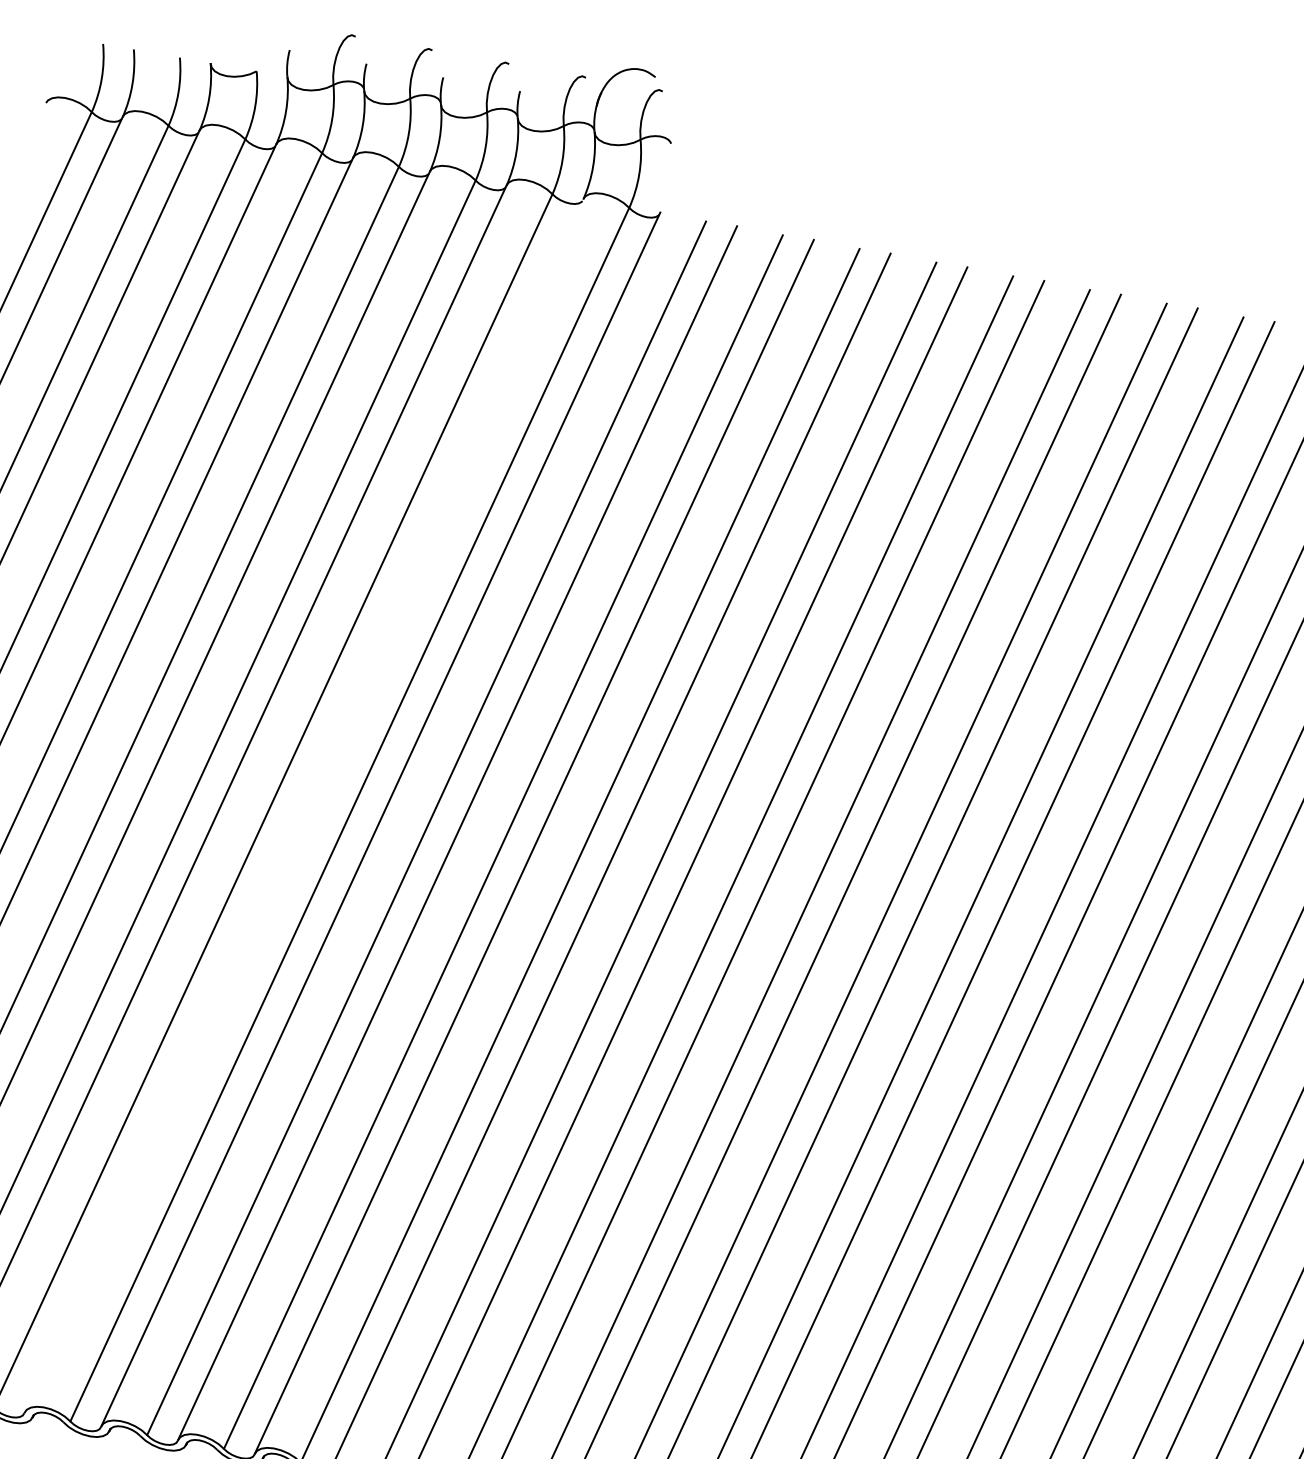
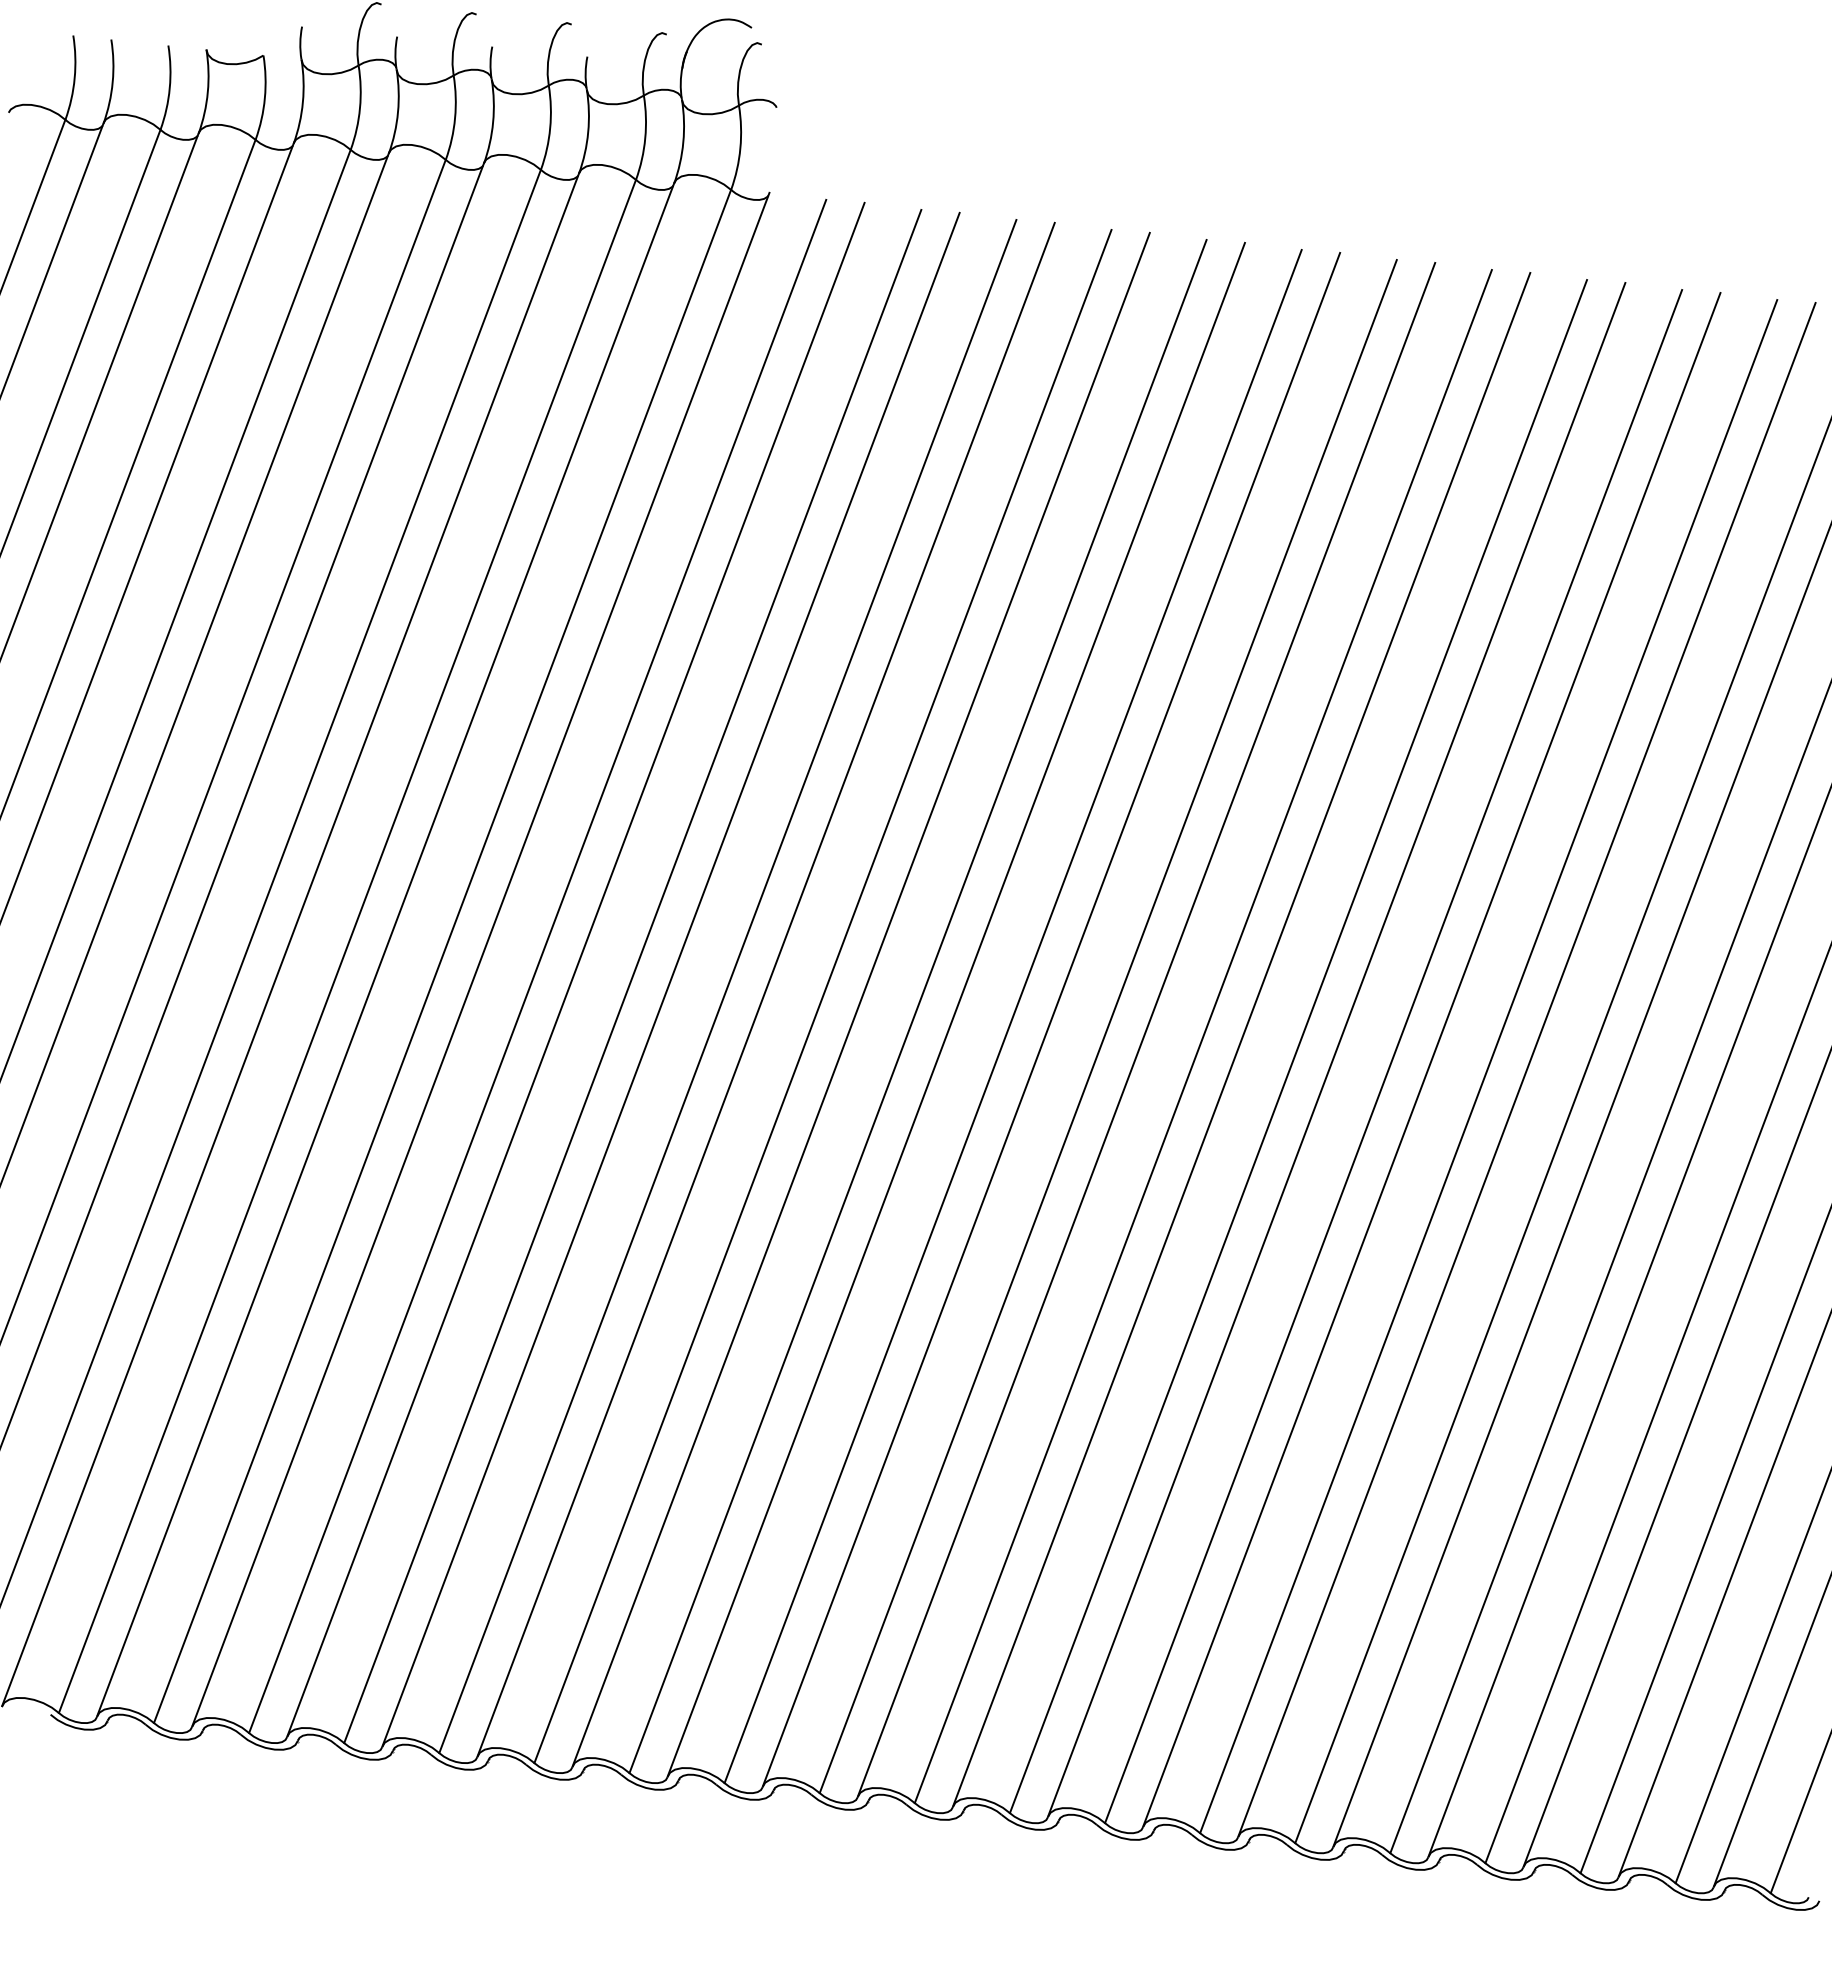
line: (303, 804) -> (385, 948), added

